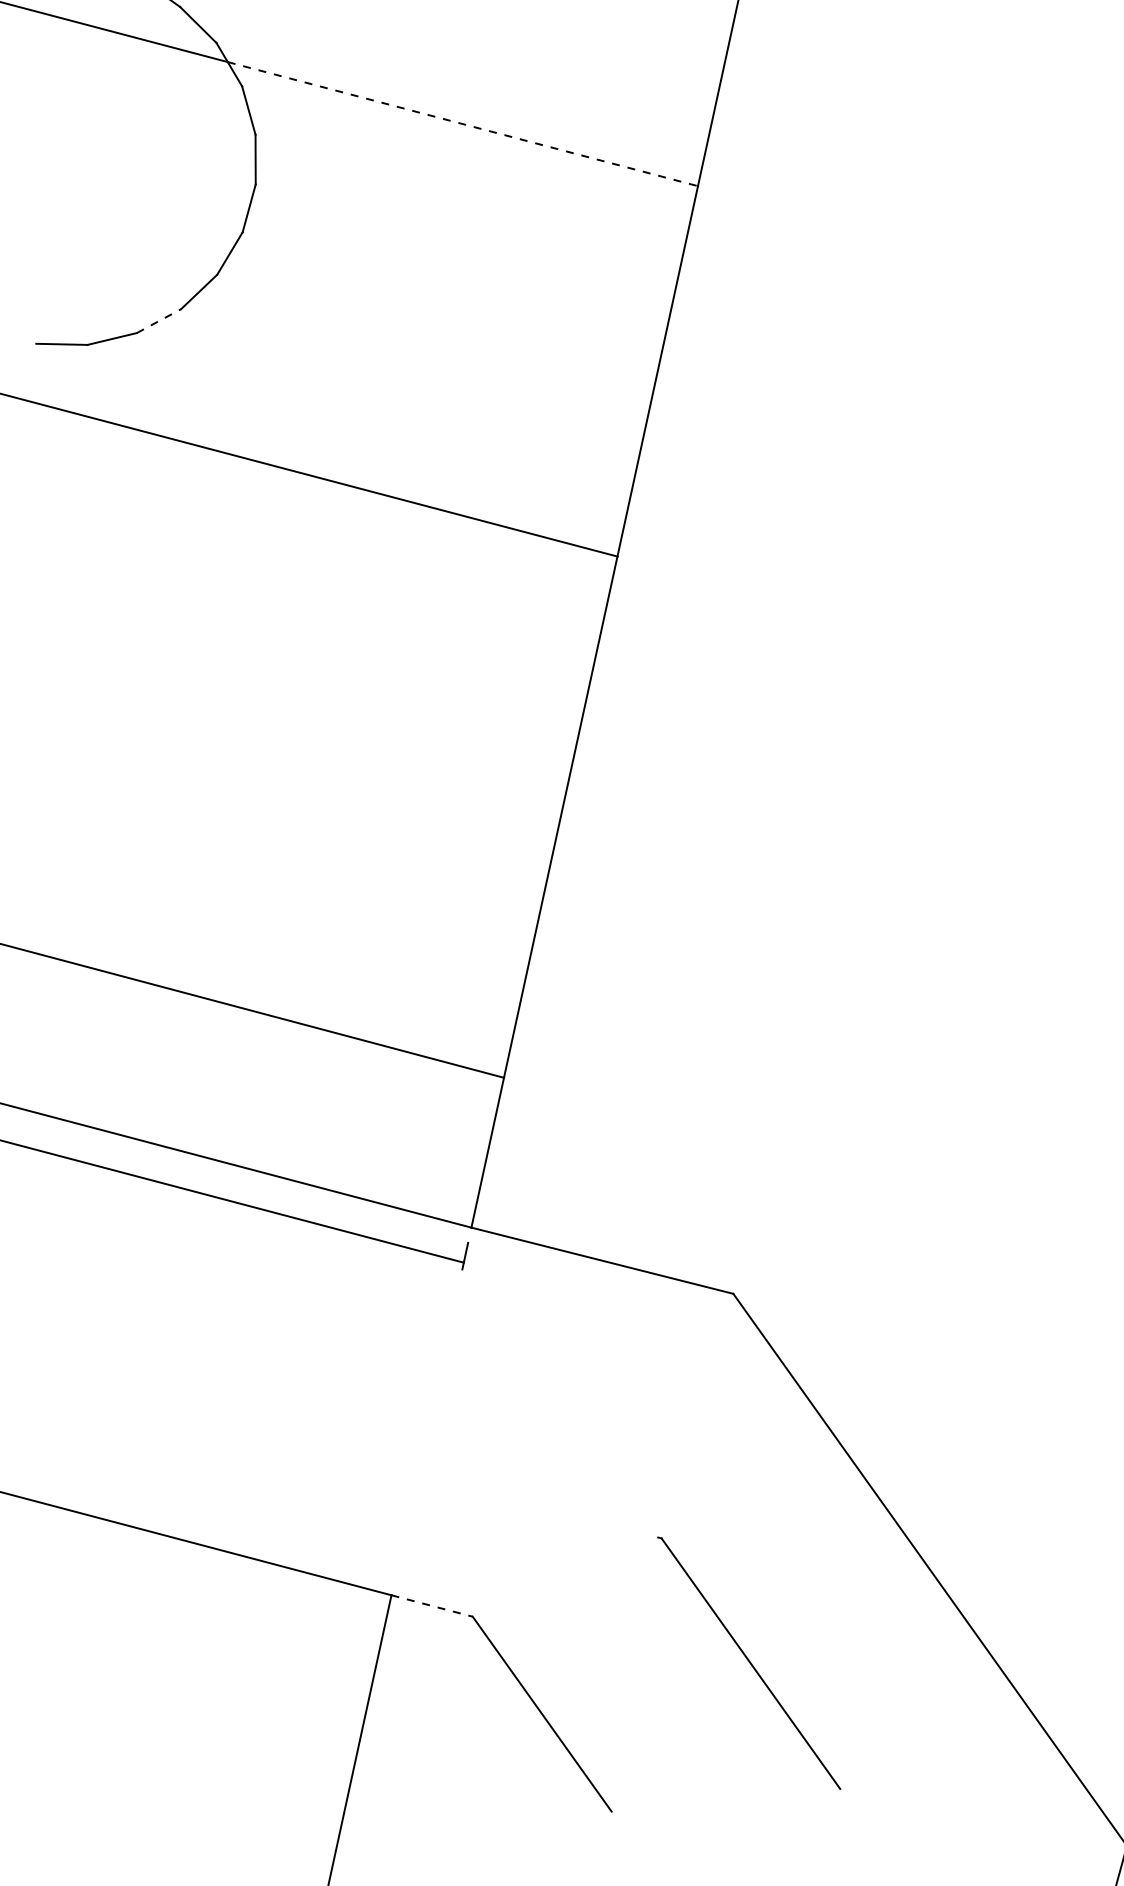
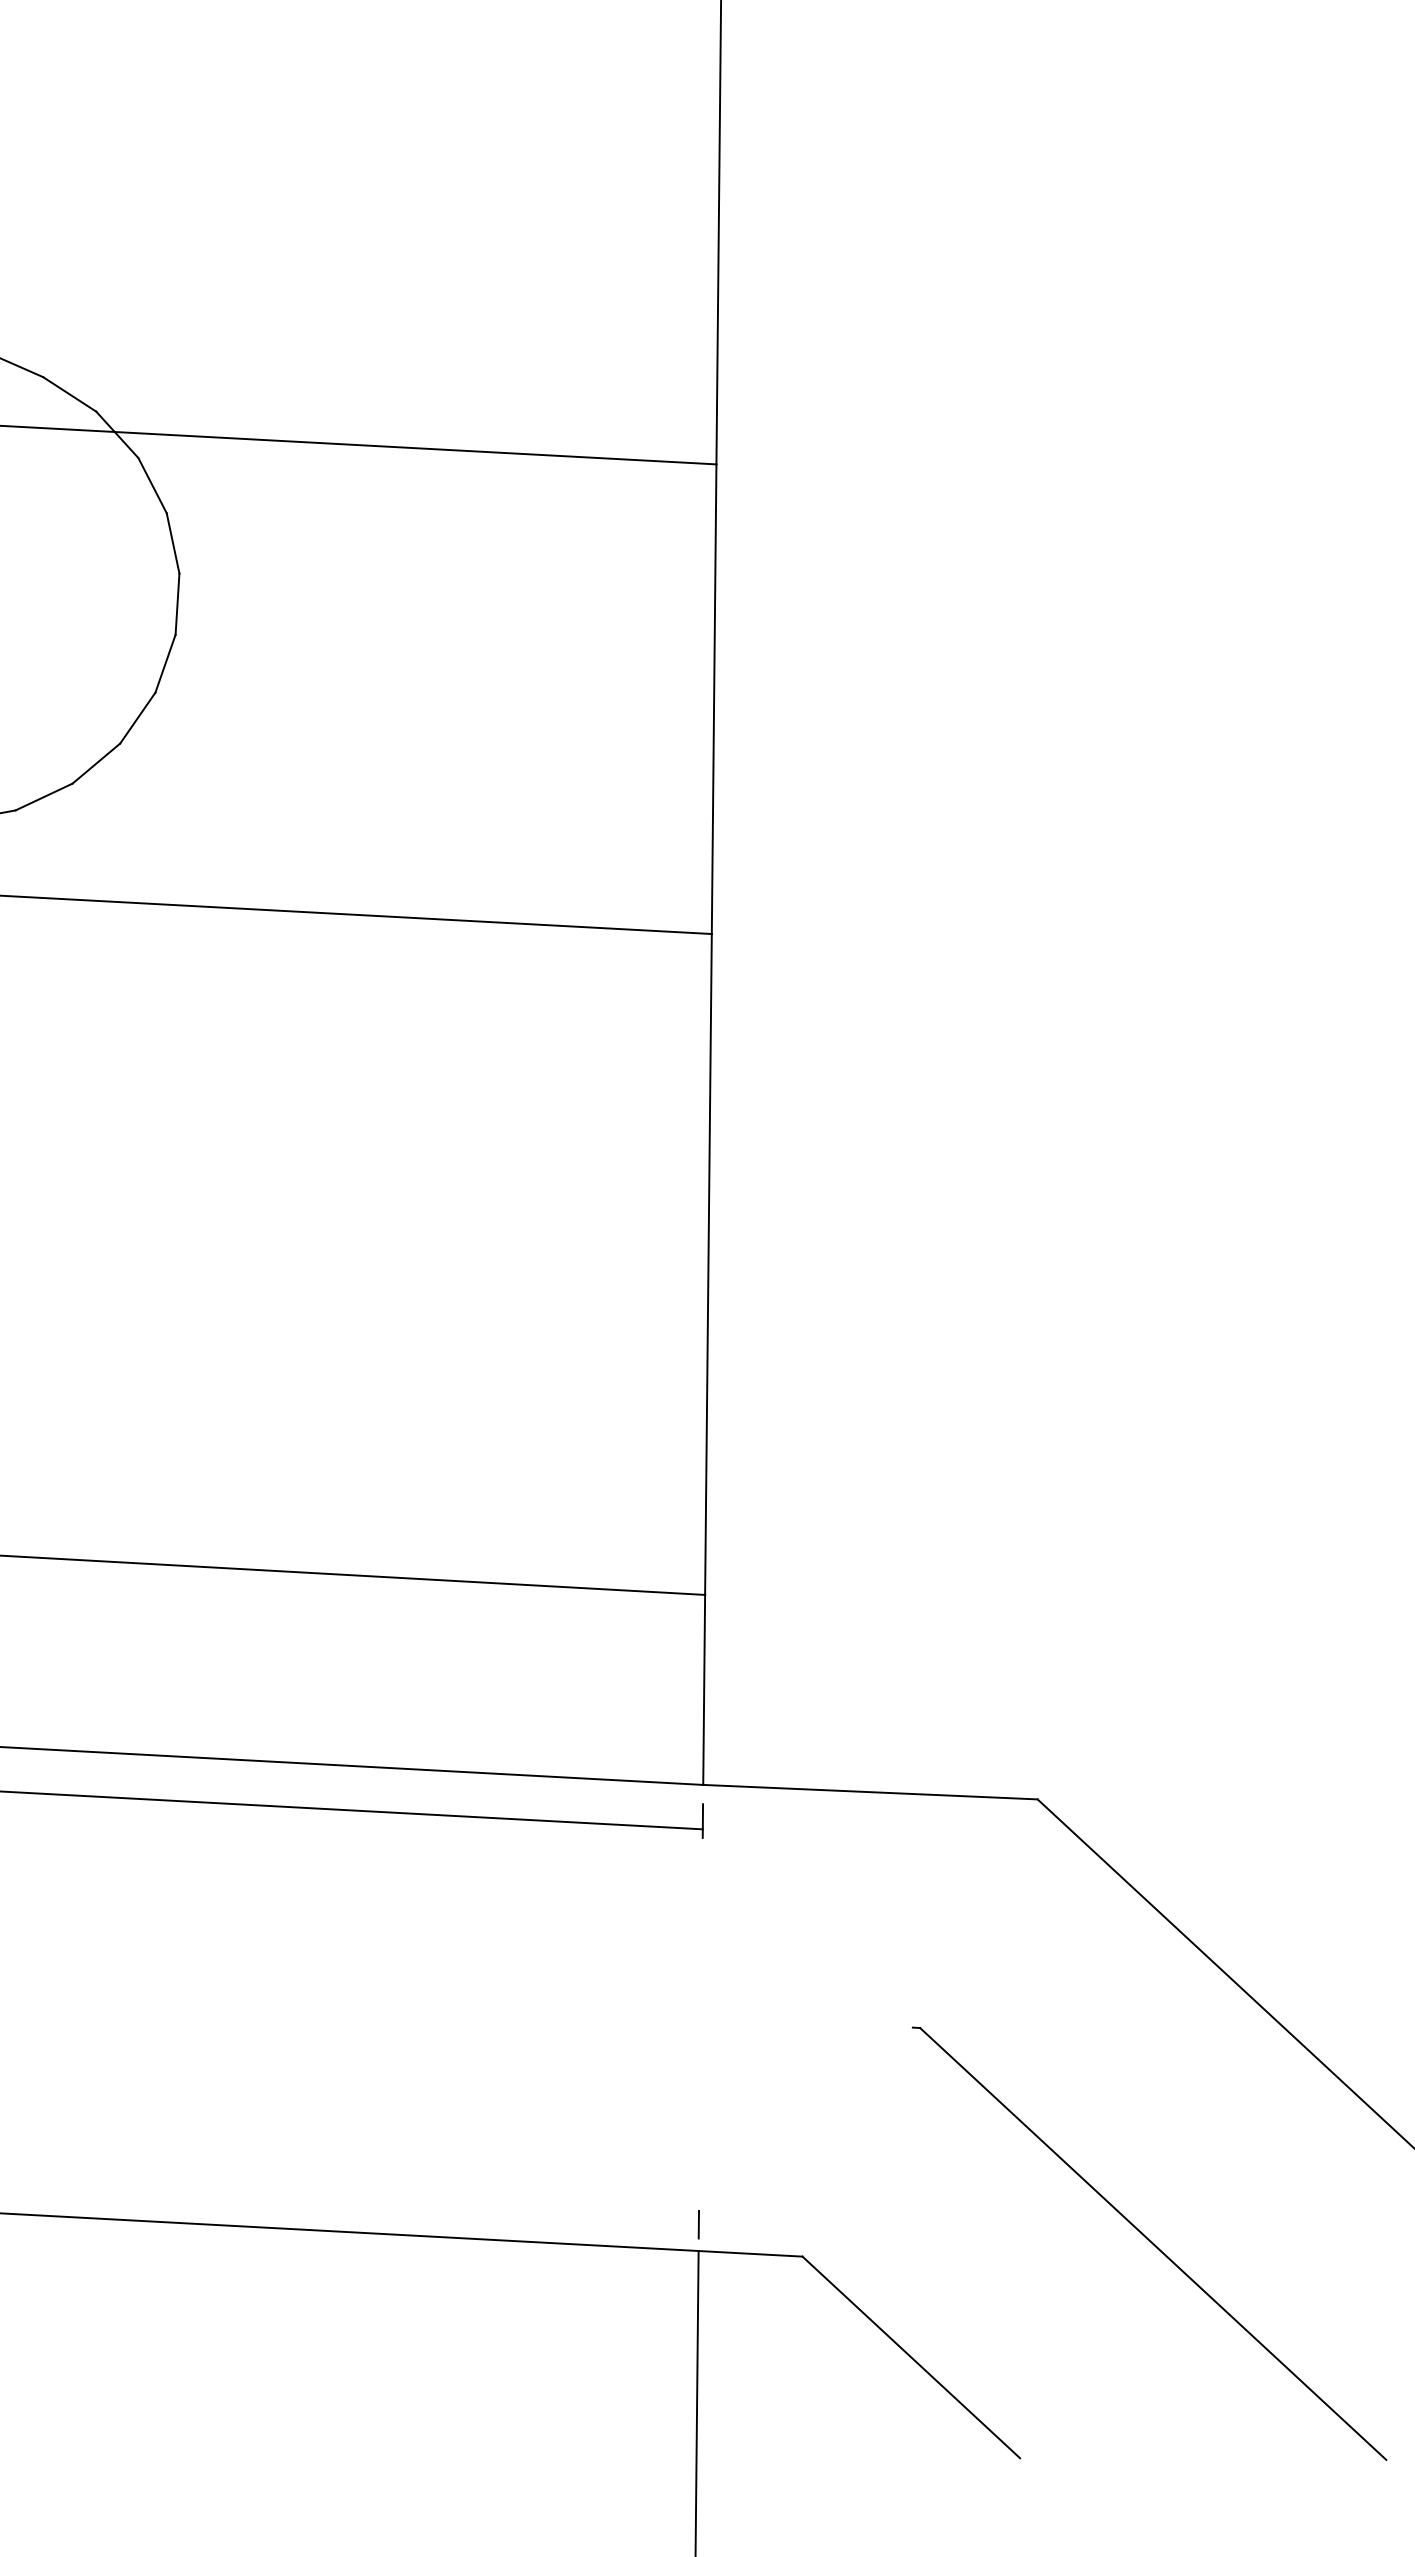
line: (463, 124) -> (416, 448), dashed -> solid
line: (159, 321) -> (96, 763), dashed -> solid
line: (395, 1574) -> (698, 2224), added
line: (432, 1605) -> (751, 2253), dashed -> solid
part: (749, 1663) -> (1149, 2243), size x1.67

